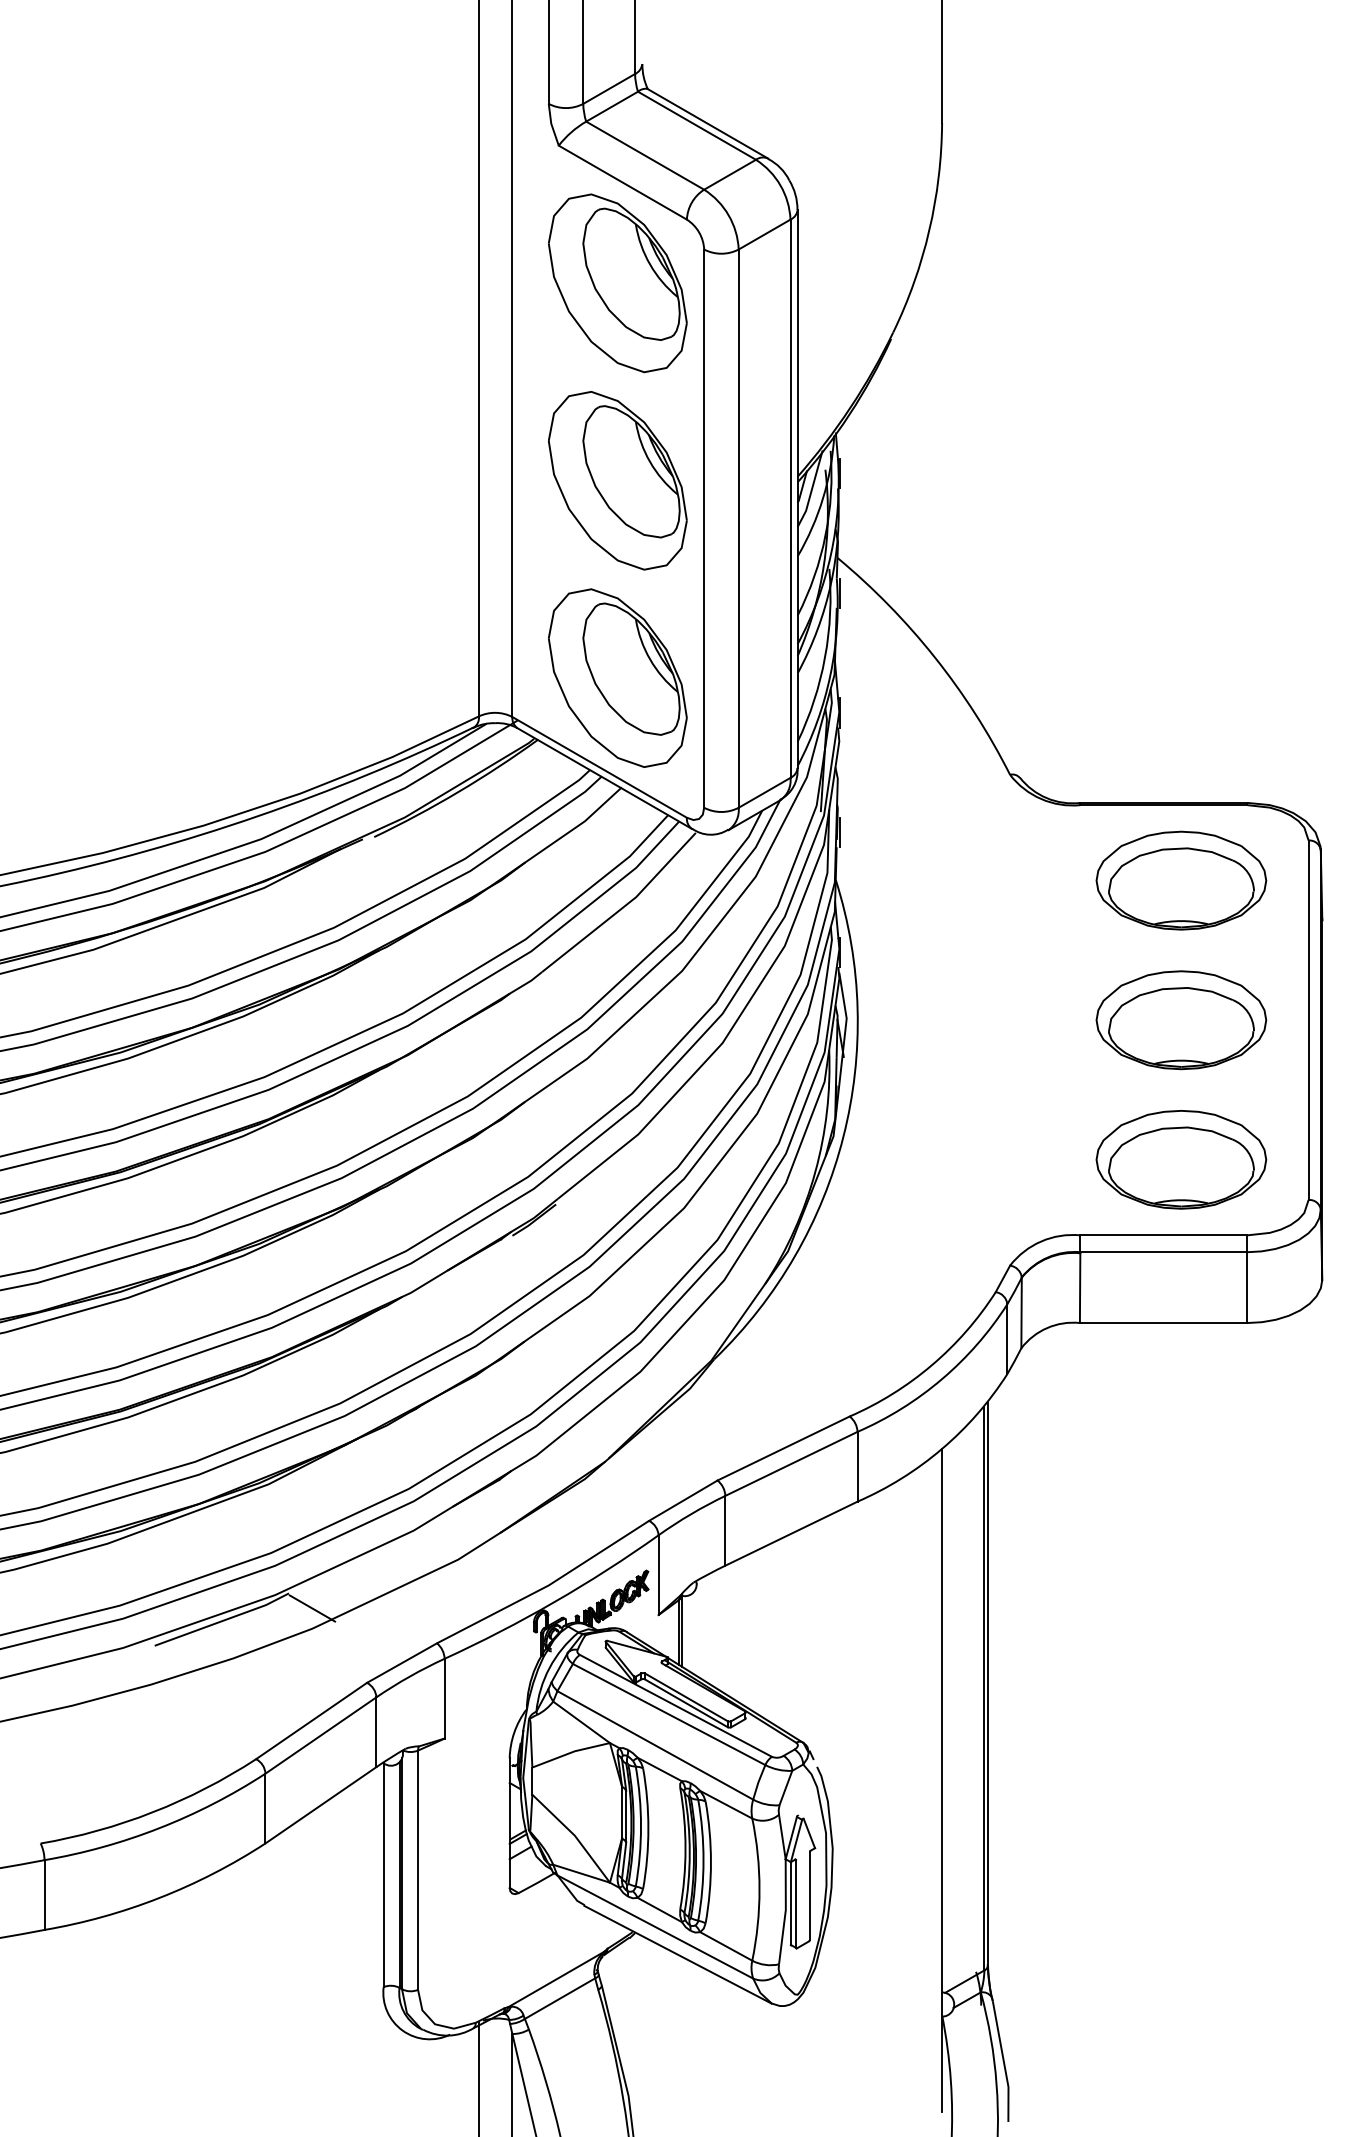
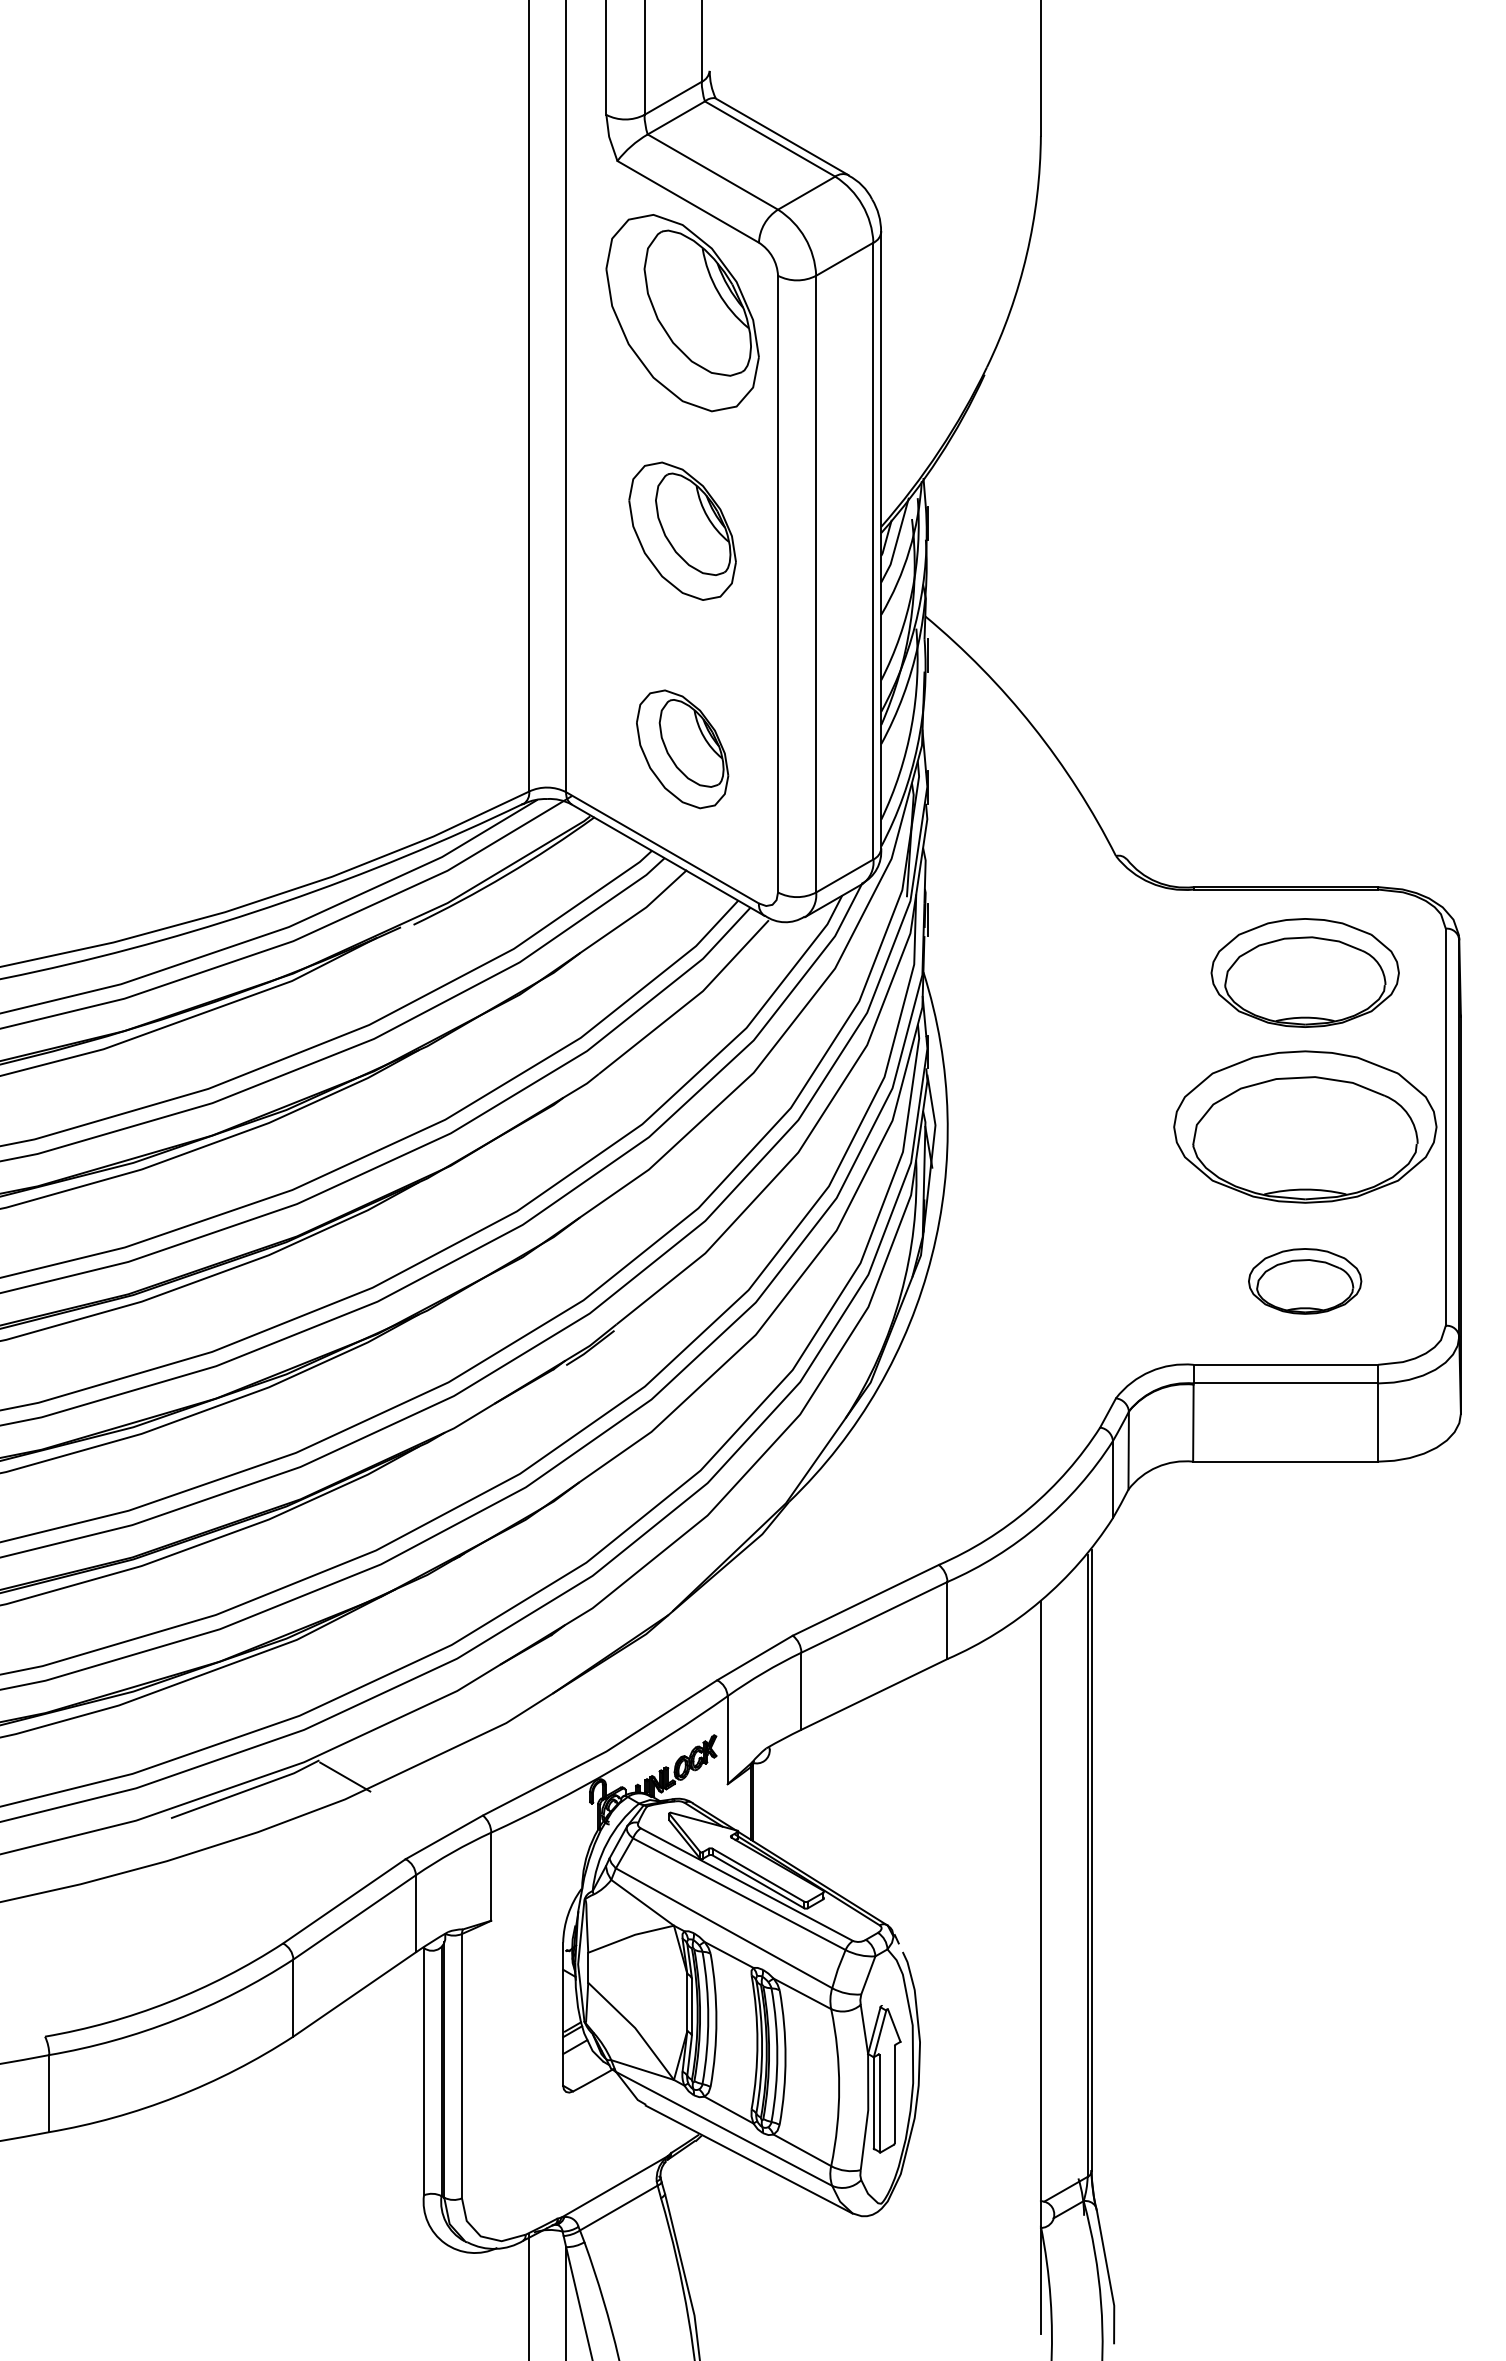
part: (617, 481) -> (682, 531), size x0.7
part: (617, 678) -> (682, 749), size x0.6
part: (1180, 1020) -> (1304, 1127), size x1.4
part: (1180, 1159) -> (1304, 1281), size x0.6

